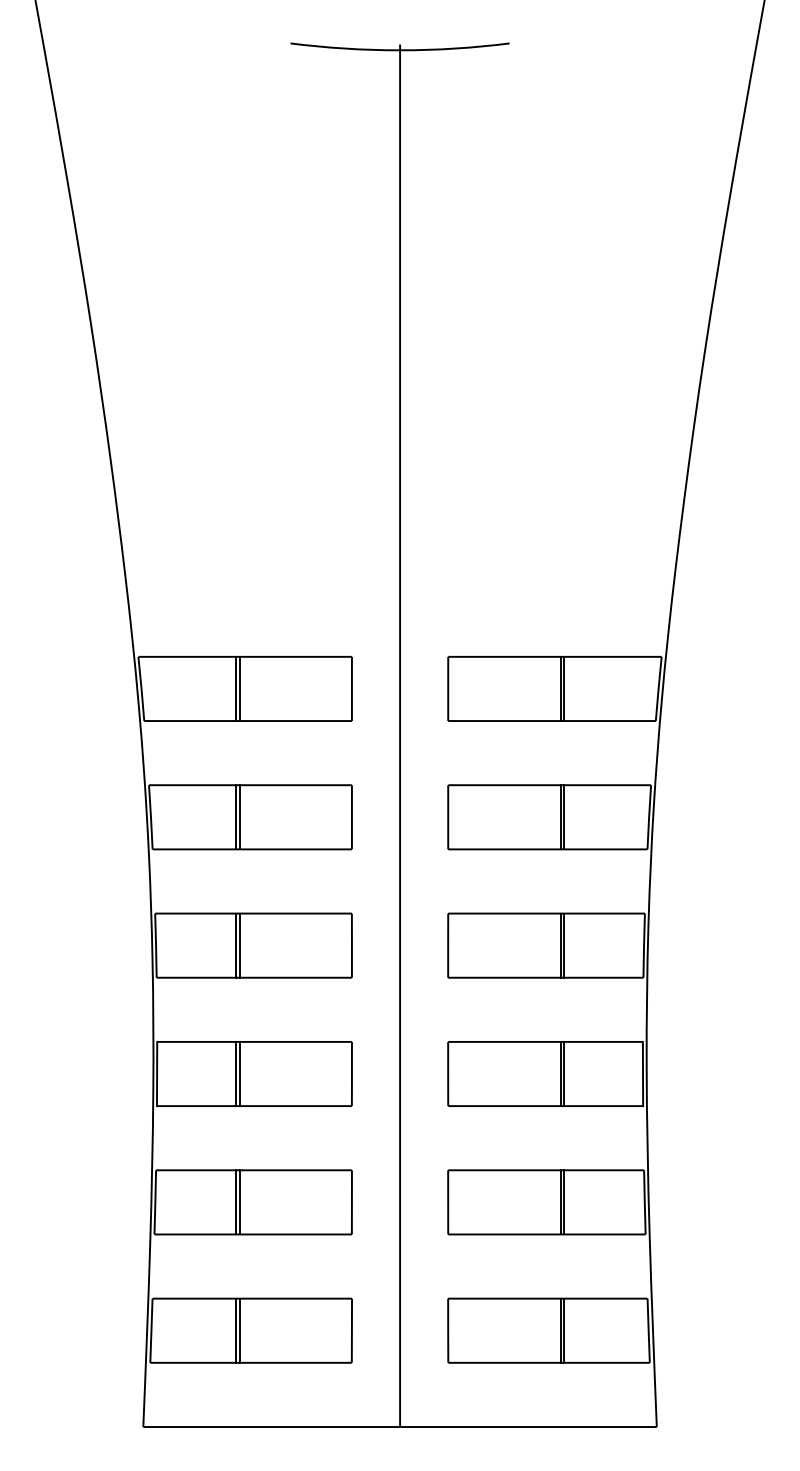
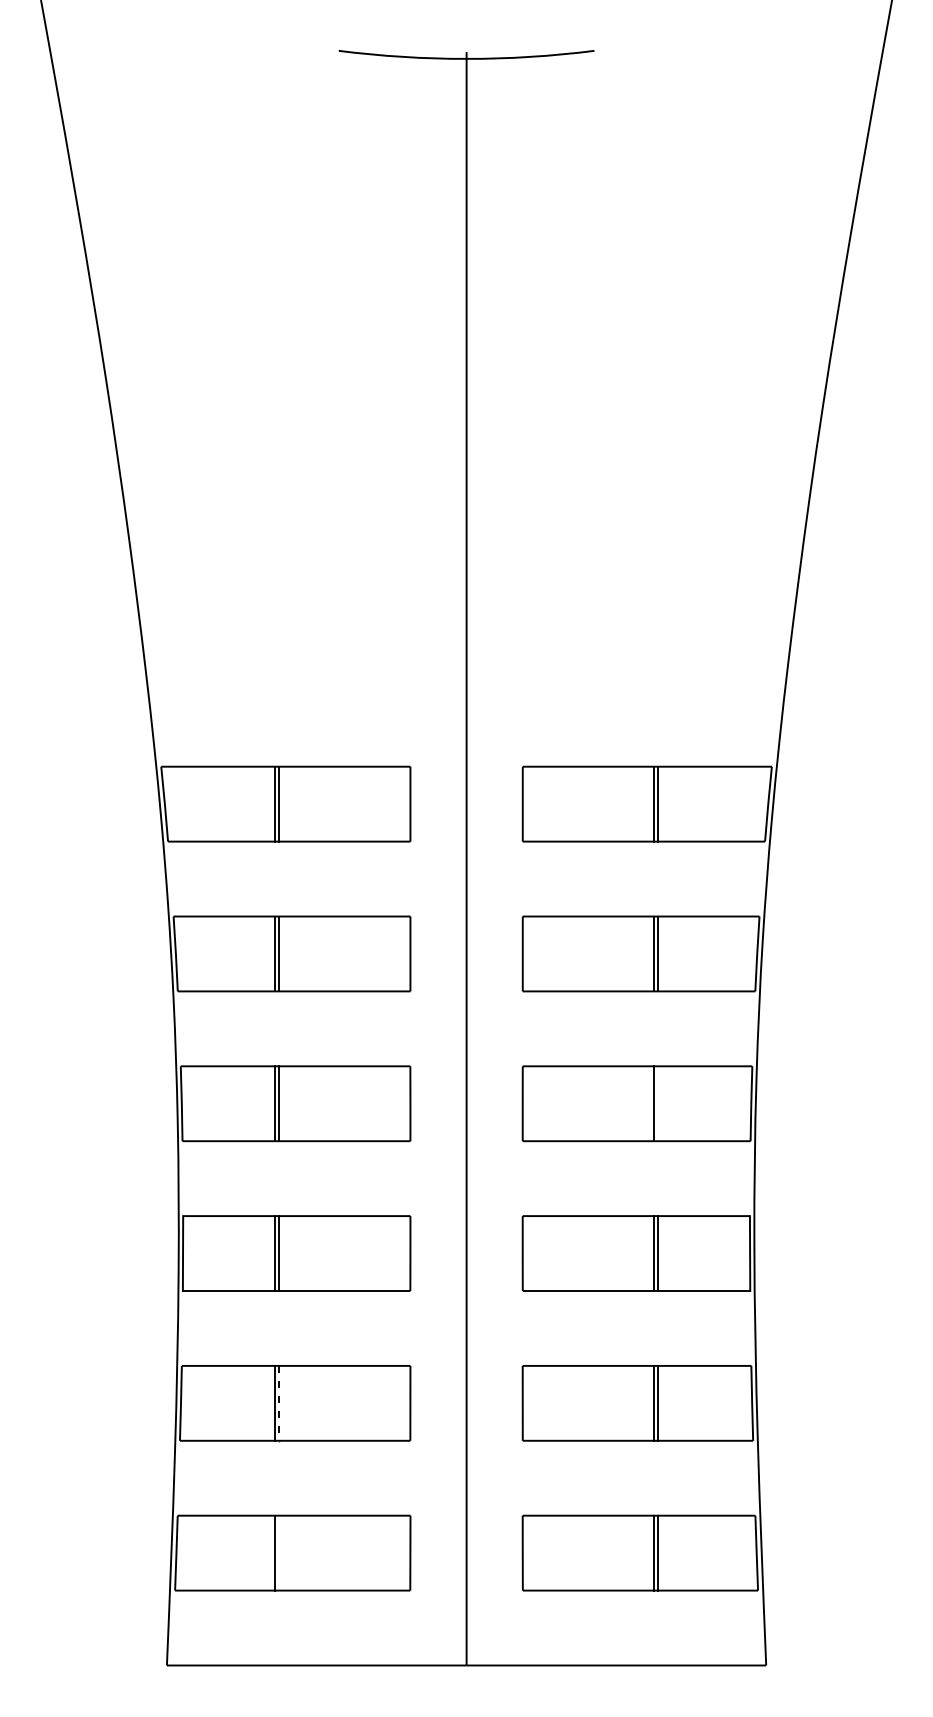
line: (563, 945) -> (657, 1103), removed
line: (239, 1202) -> (279, 1403), solid -> dashed
line: (239, 1330) -> (279, 1552), removed

